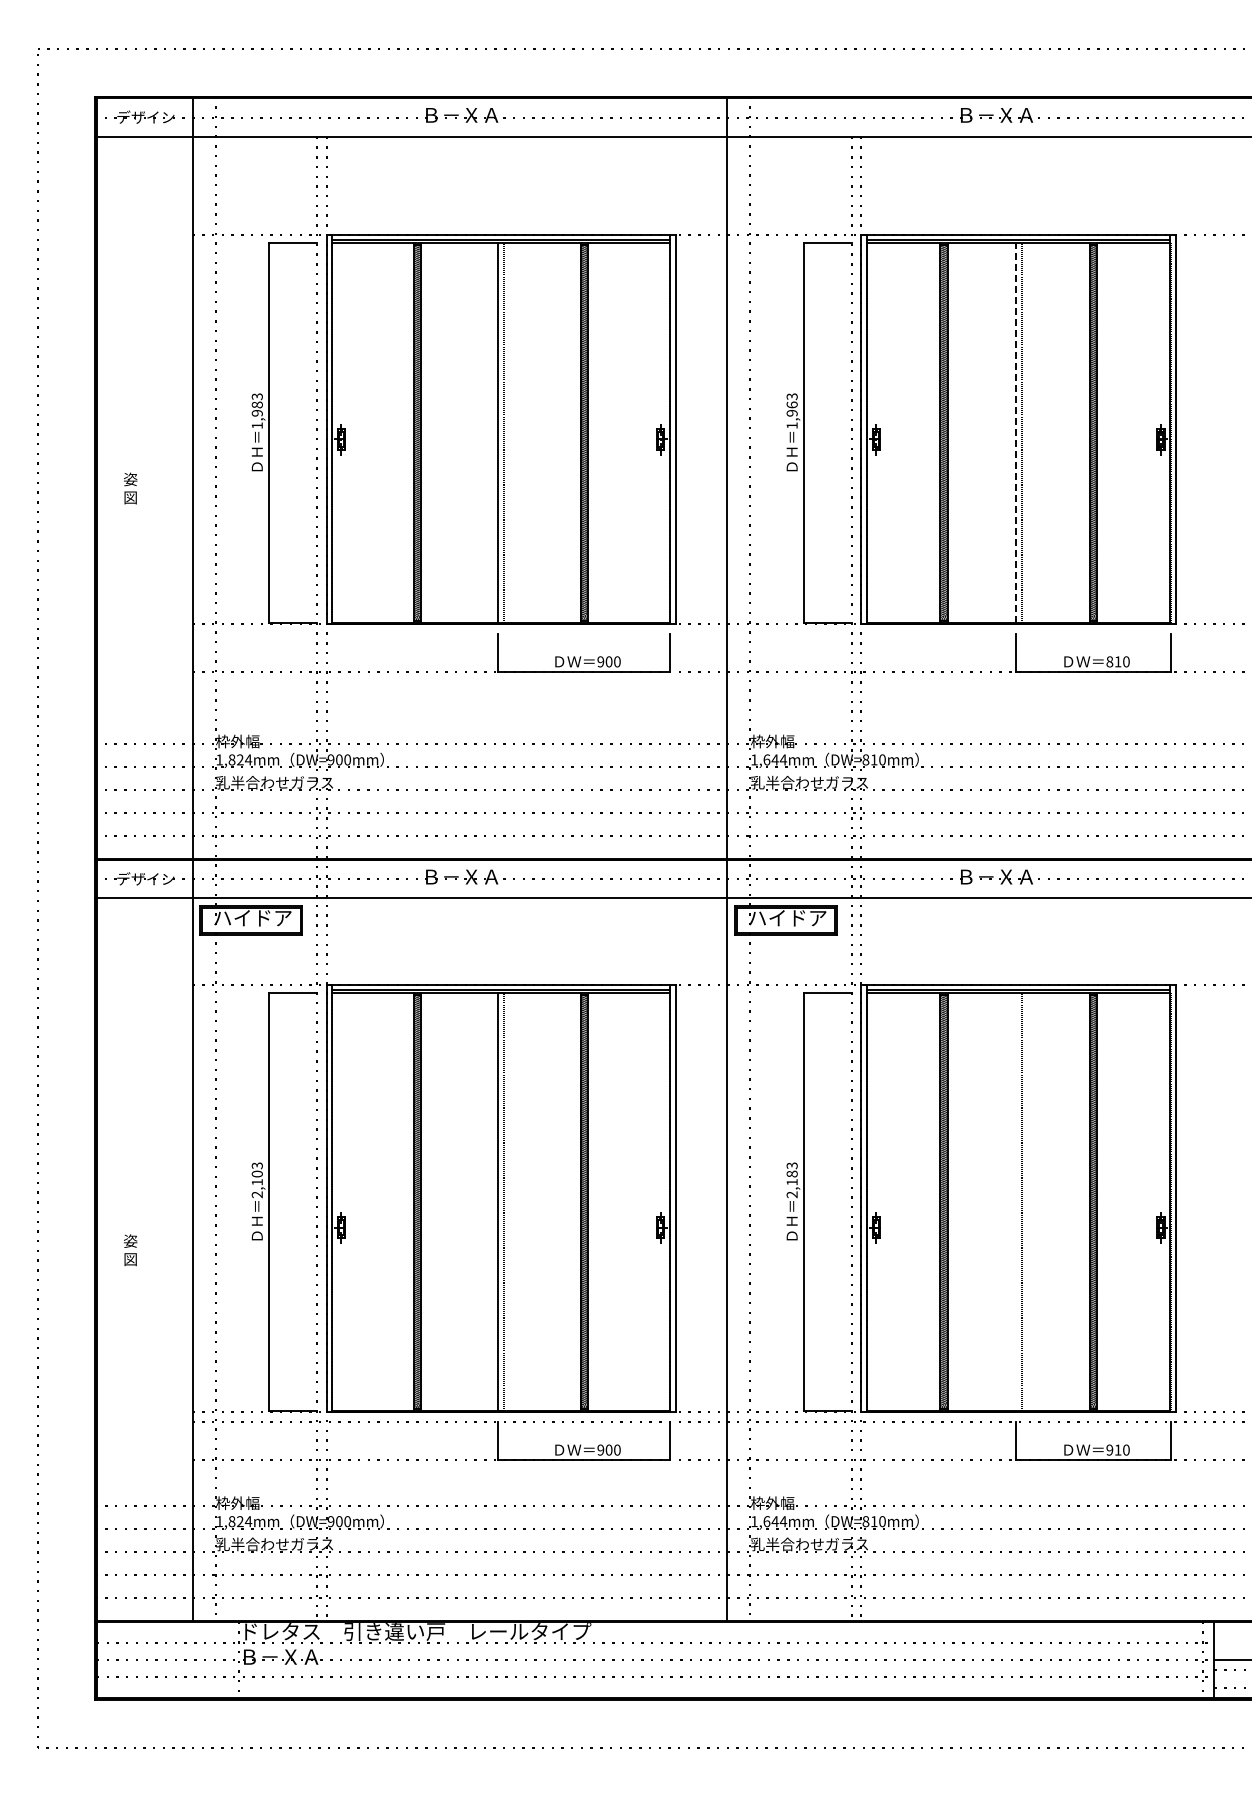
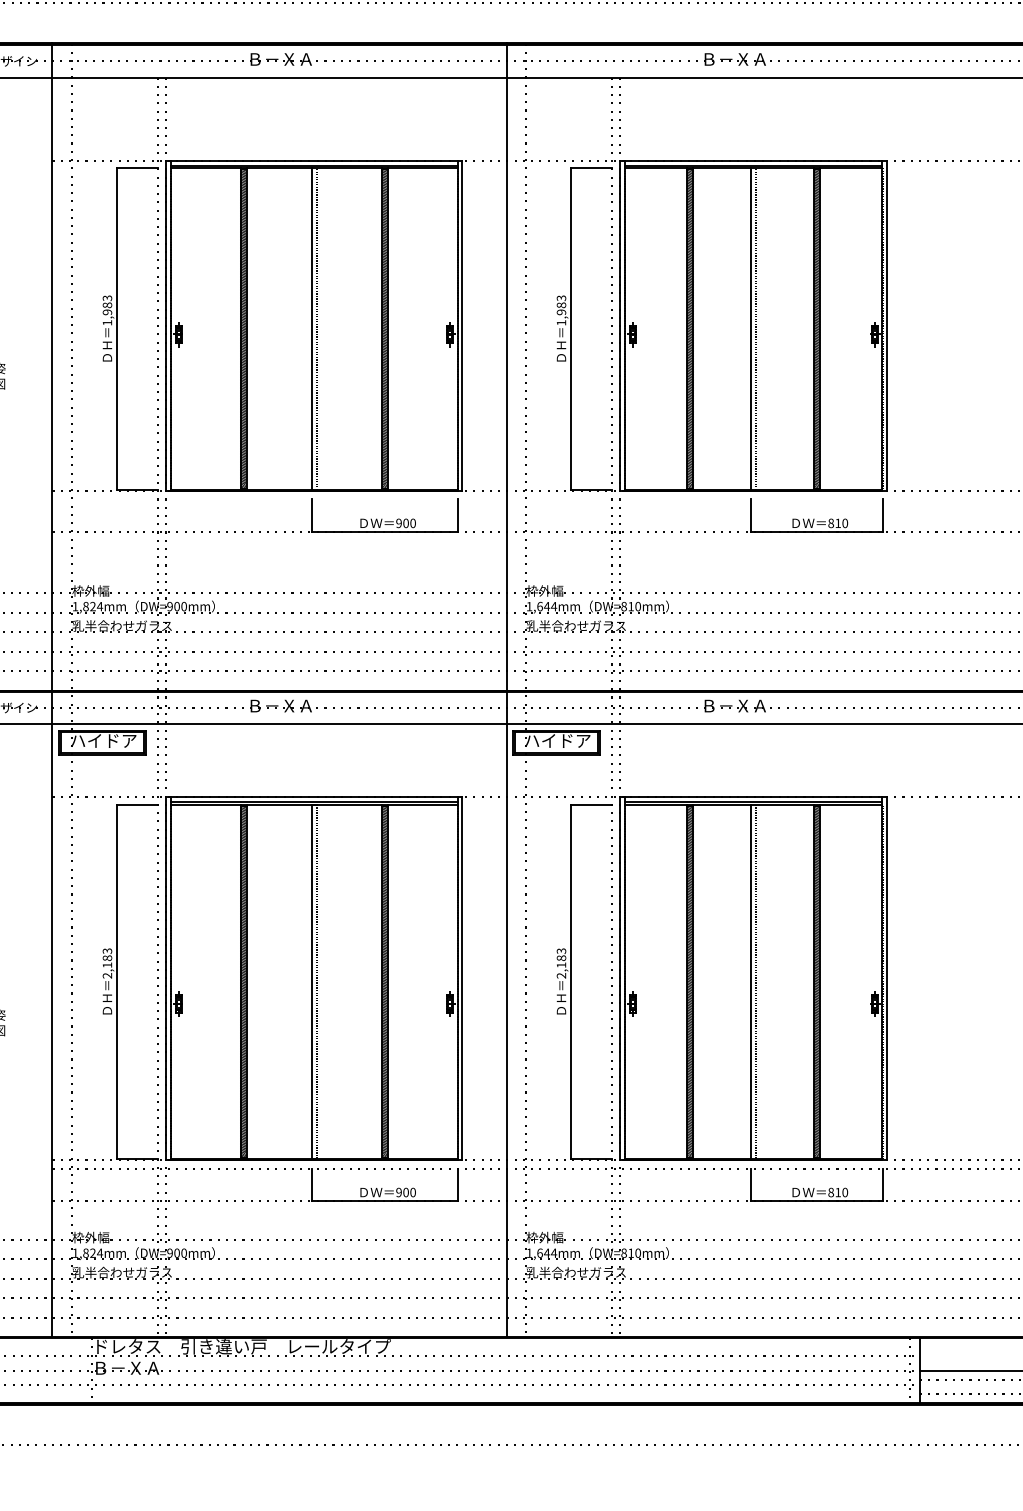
text: (791, 404) -> (560, 304), 1,963 -> 1,983
line: (1015, 432) -> (751, 328), dashed -> solid
text: (257, 1173) -> (107, 957), 2,103 -> 2,183
line: (1015, 1201) -> (751, 981), added
text: (1109, 1449) -> (830, 1192), 910 -> 810

